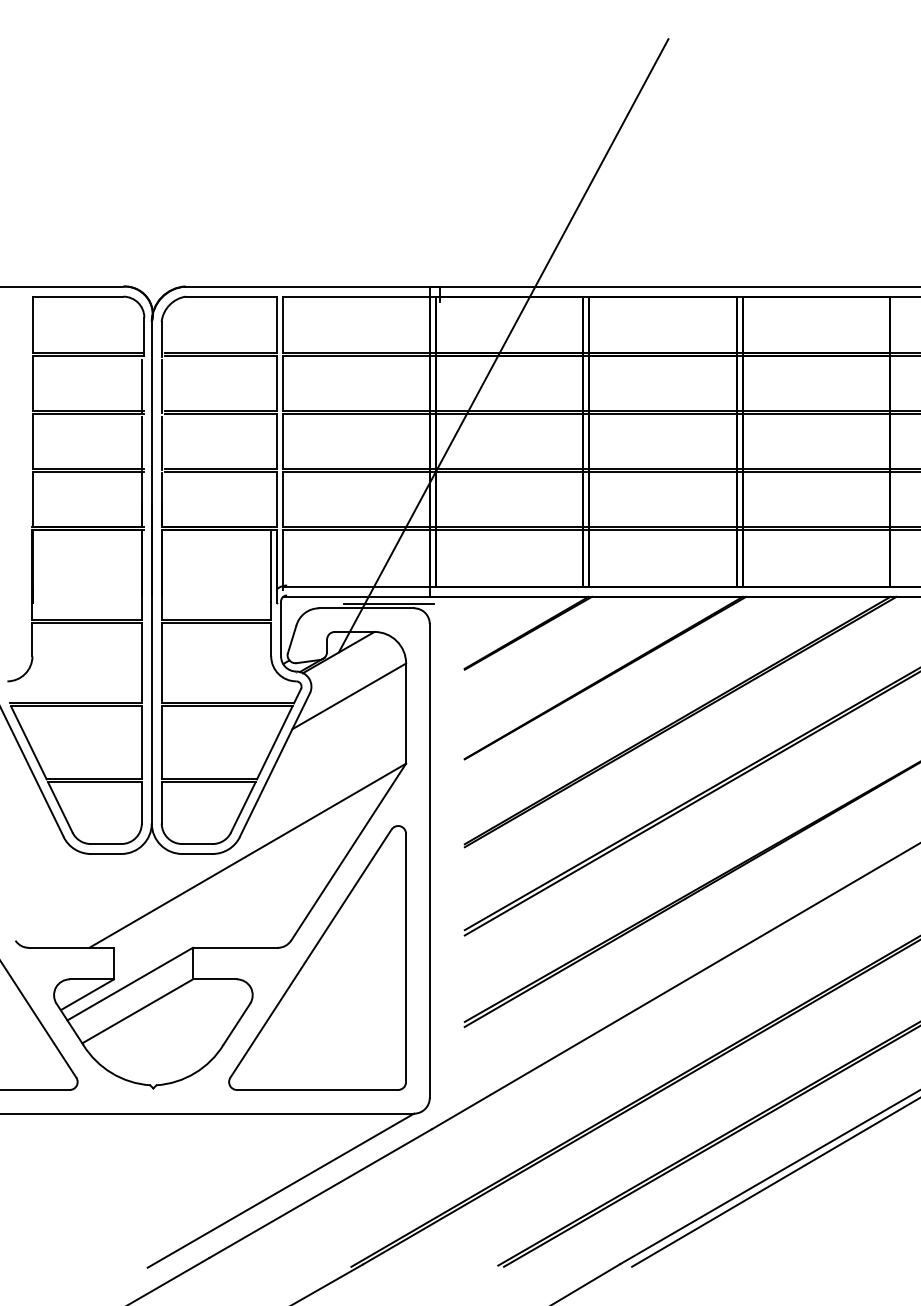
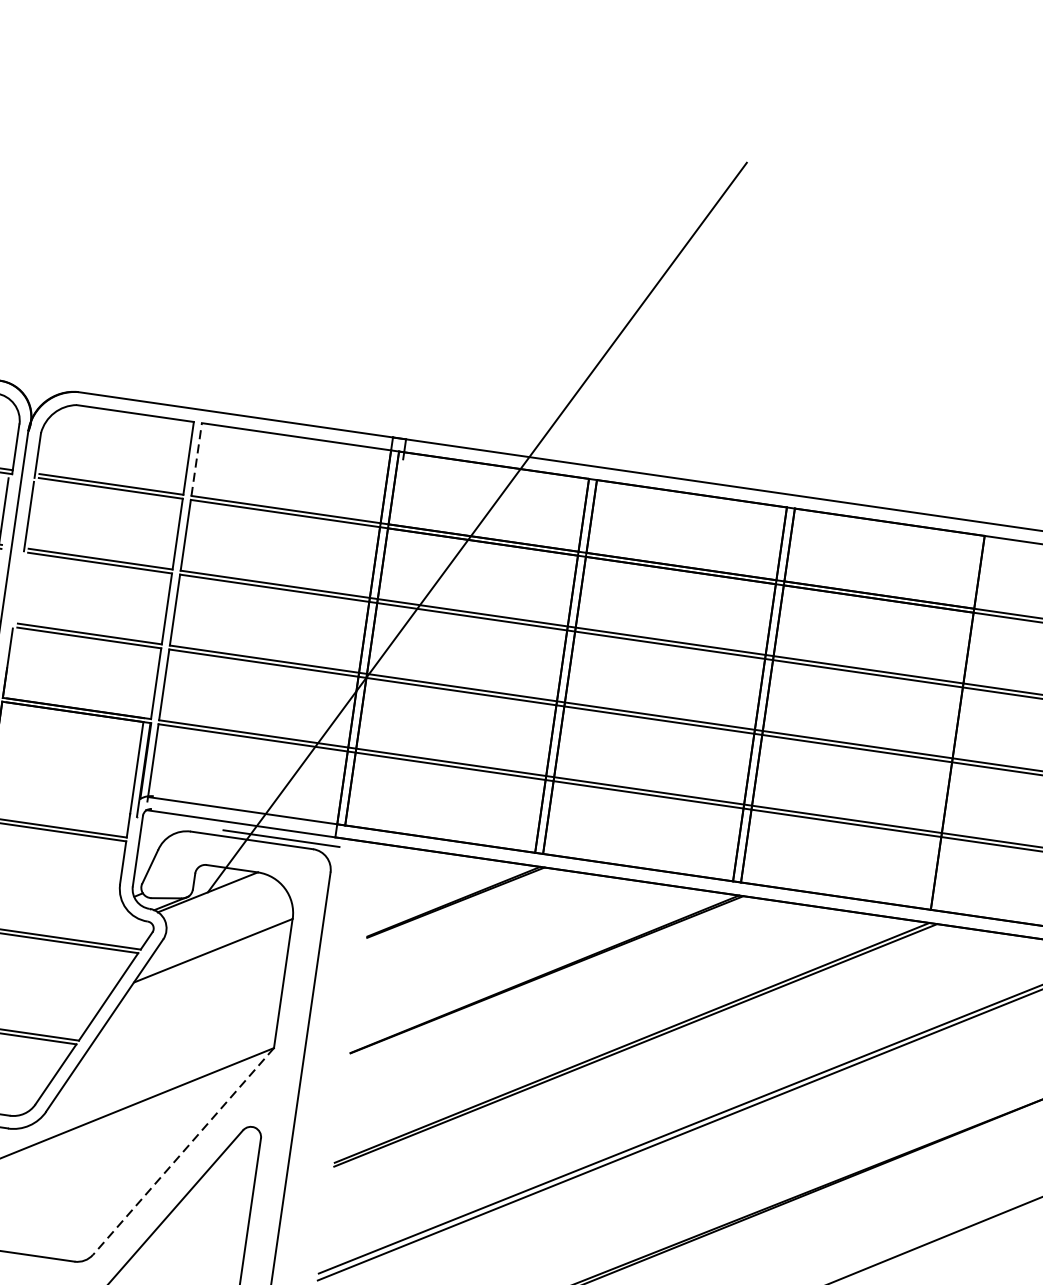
line: (282, 324) -> (196, 458), solid -> dashed
line: (161, 443) -> (18, 589), removed
line: (348, 852) -> (183, 1151), solid -> dashed

